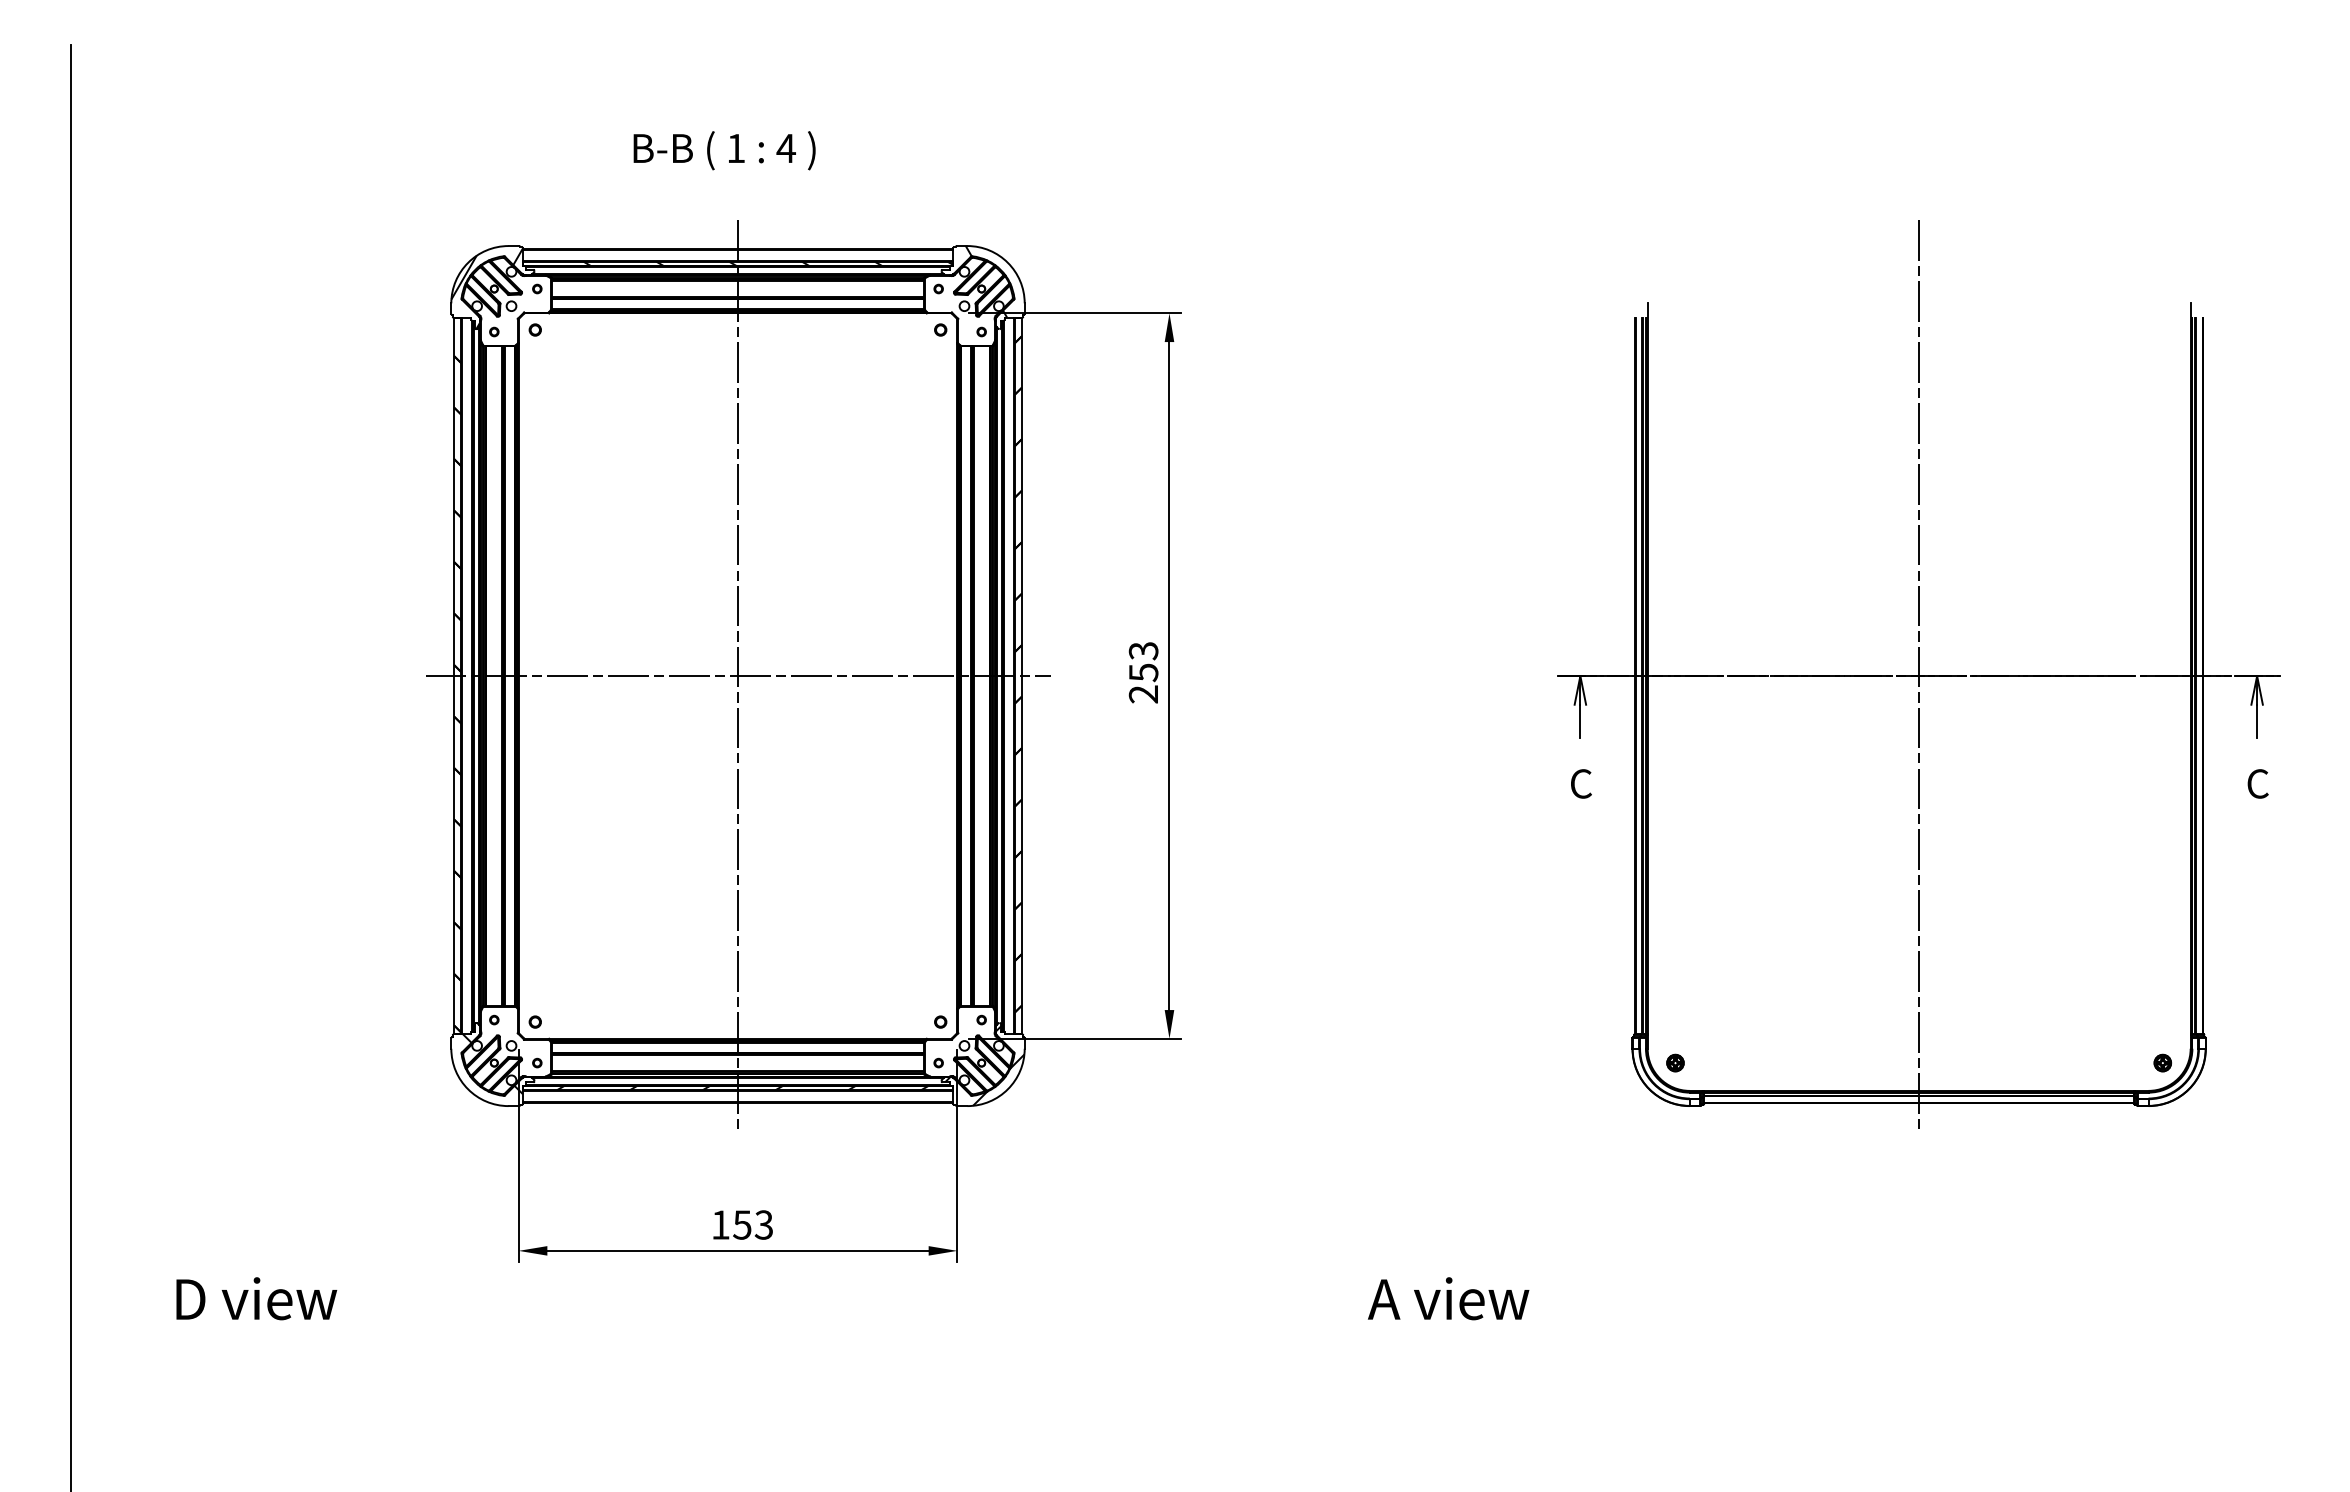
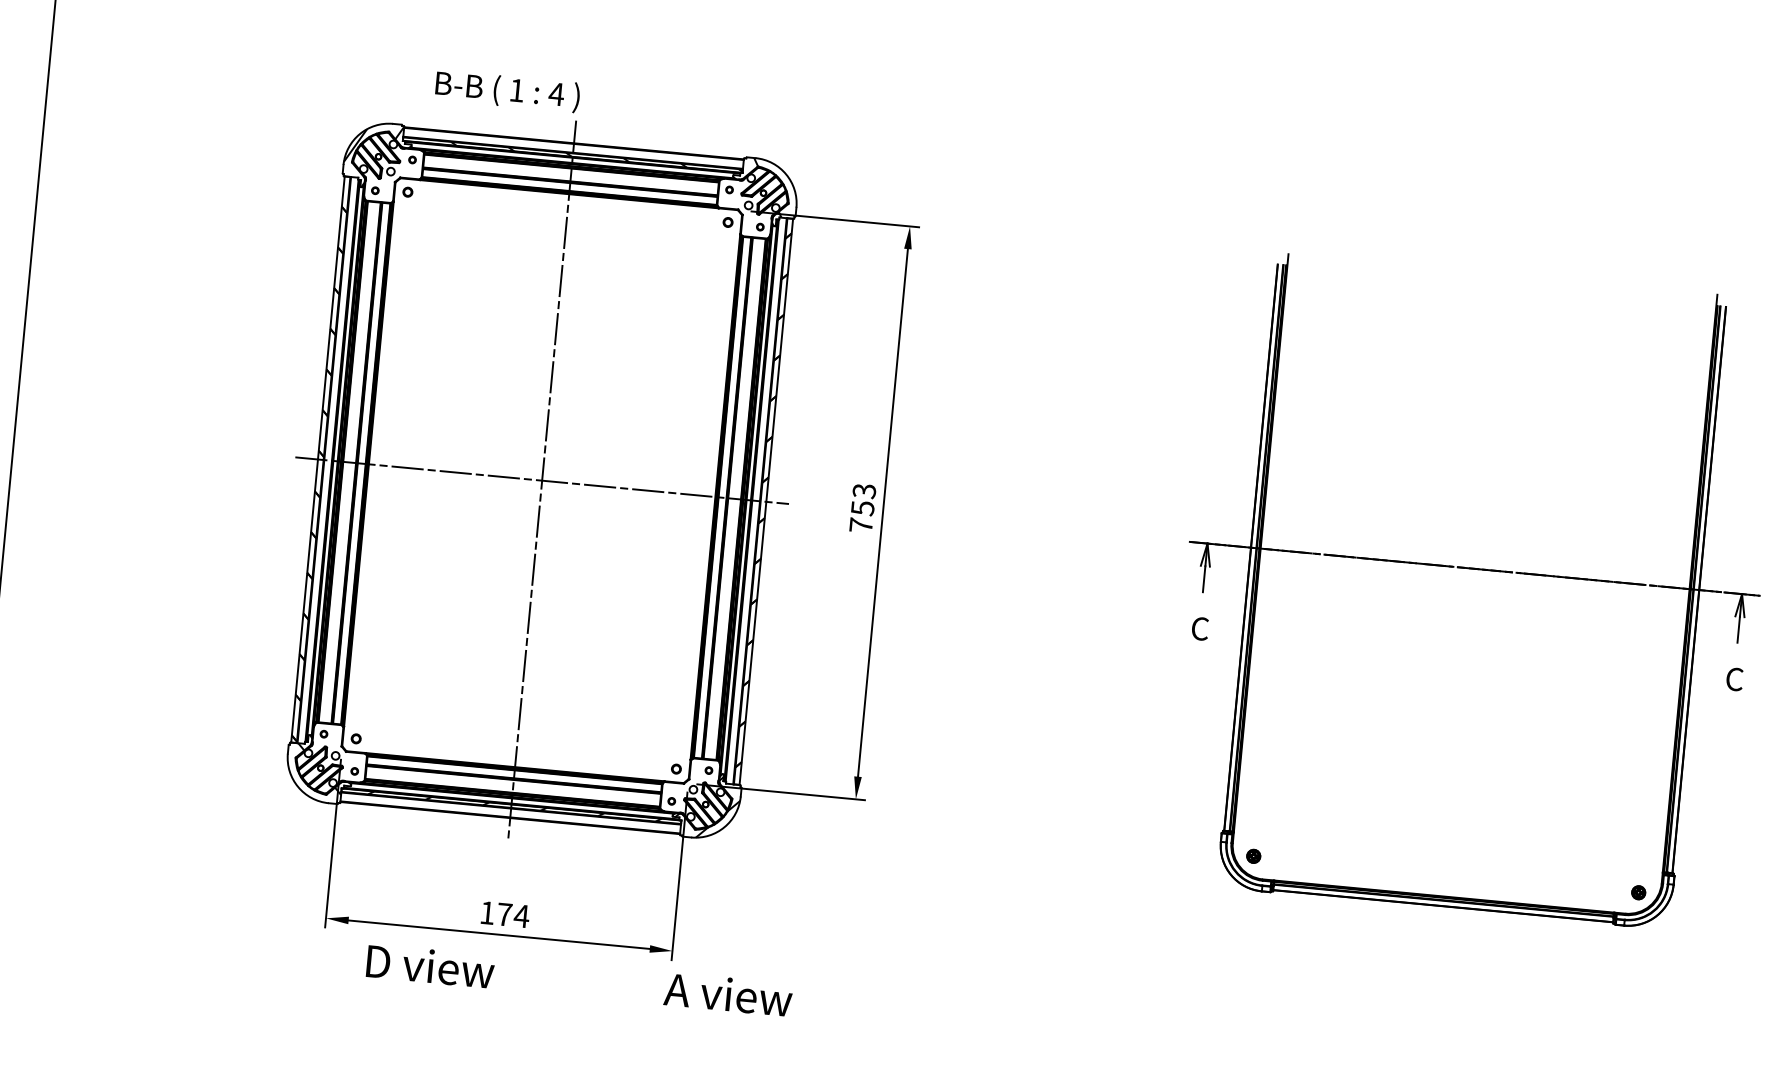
text: (724, 150) -> (507, 91), moved
line: (1919, 675) -> (1475, 568), removed
text: (1142, 694) -> (860, 525), 253 -> 753
text: (753, 1224) -> (513, 915), 153 -> 174
text: (256, 1298) -> (430, 966), moved
text: (1448, 1298) -> (728, 994), moved

